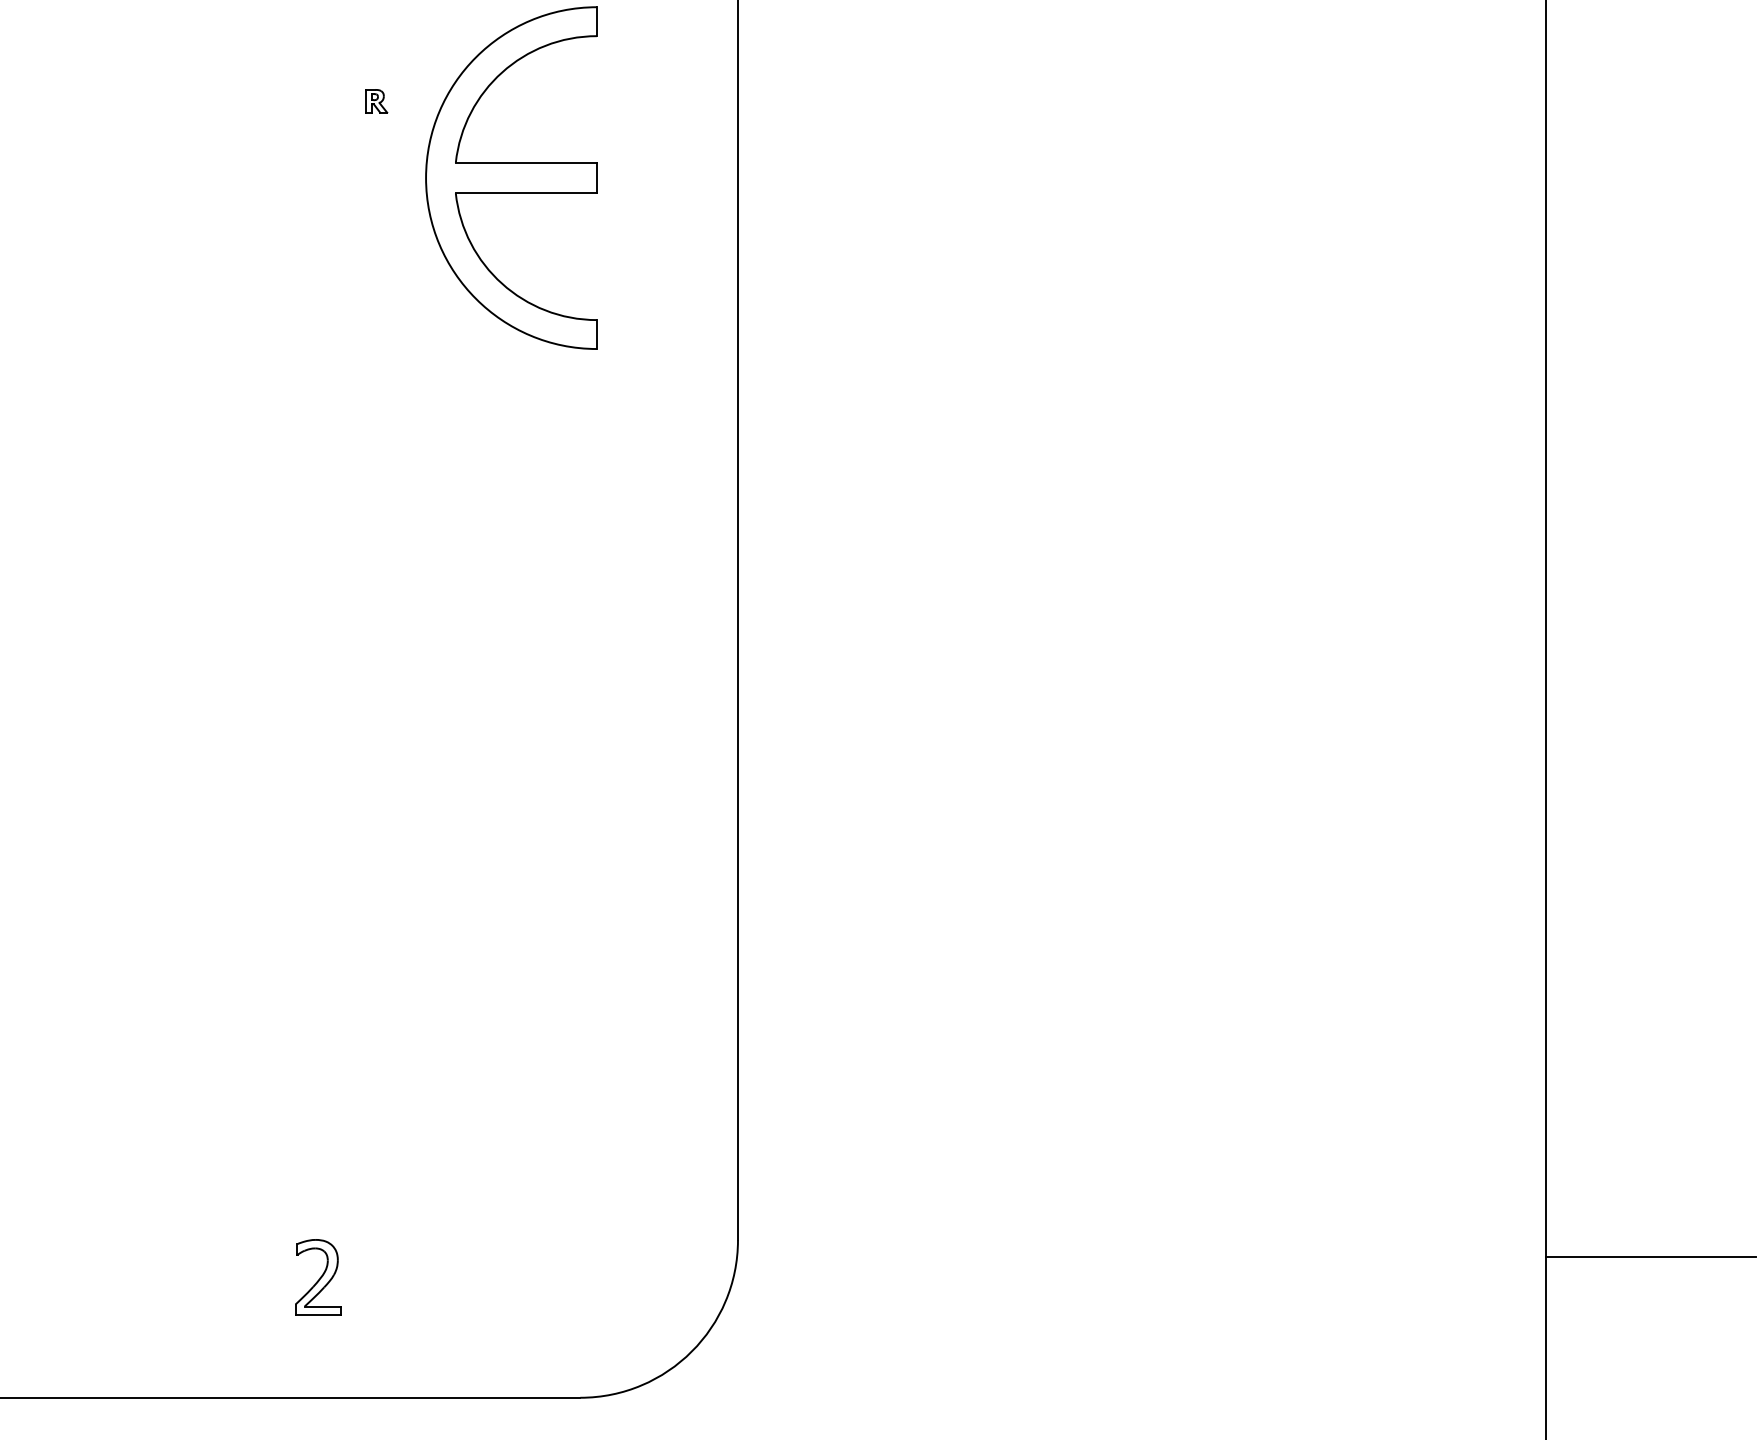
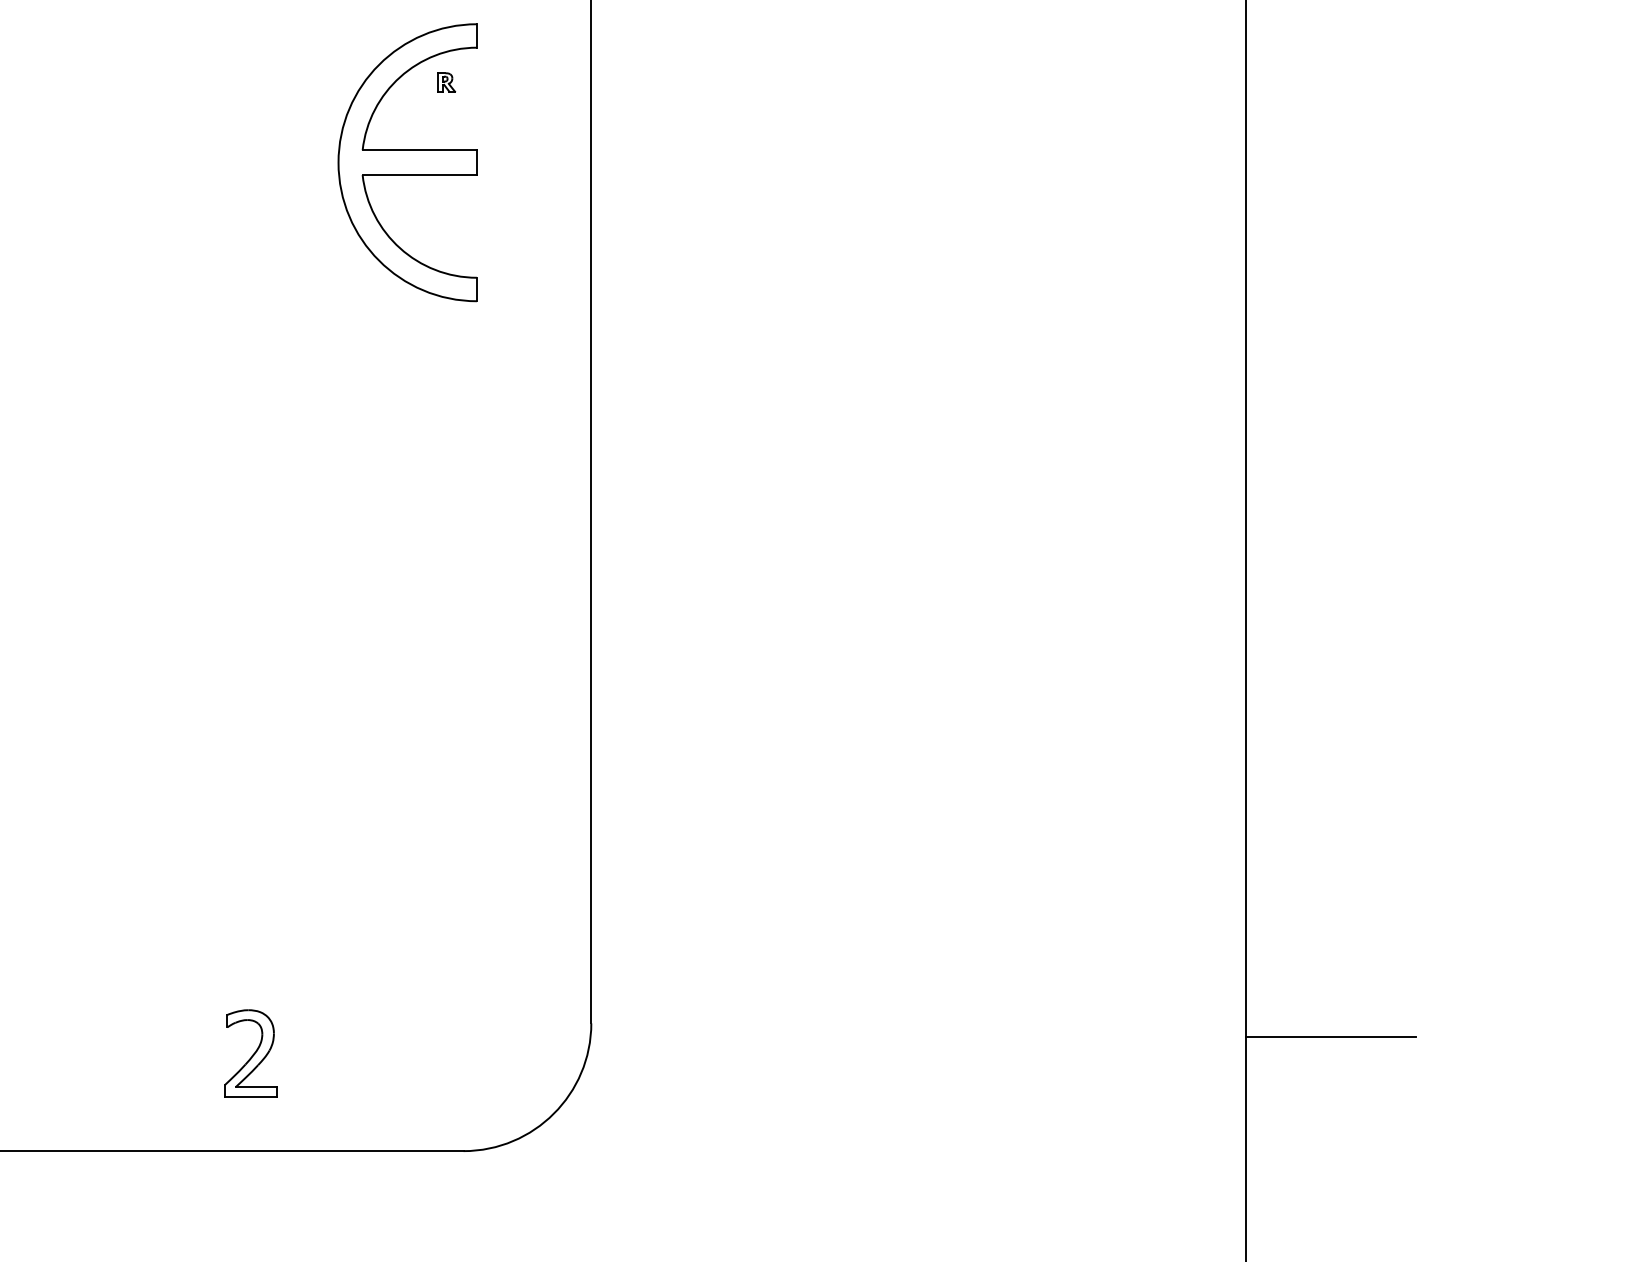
part: (376, 101) -> (446, 82), moved
part: (317, 1277) -> (250, 1053), size x1.43

